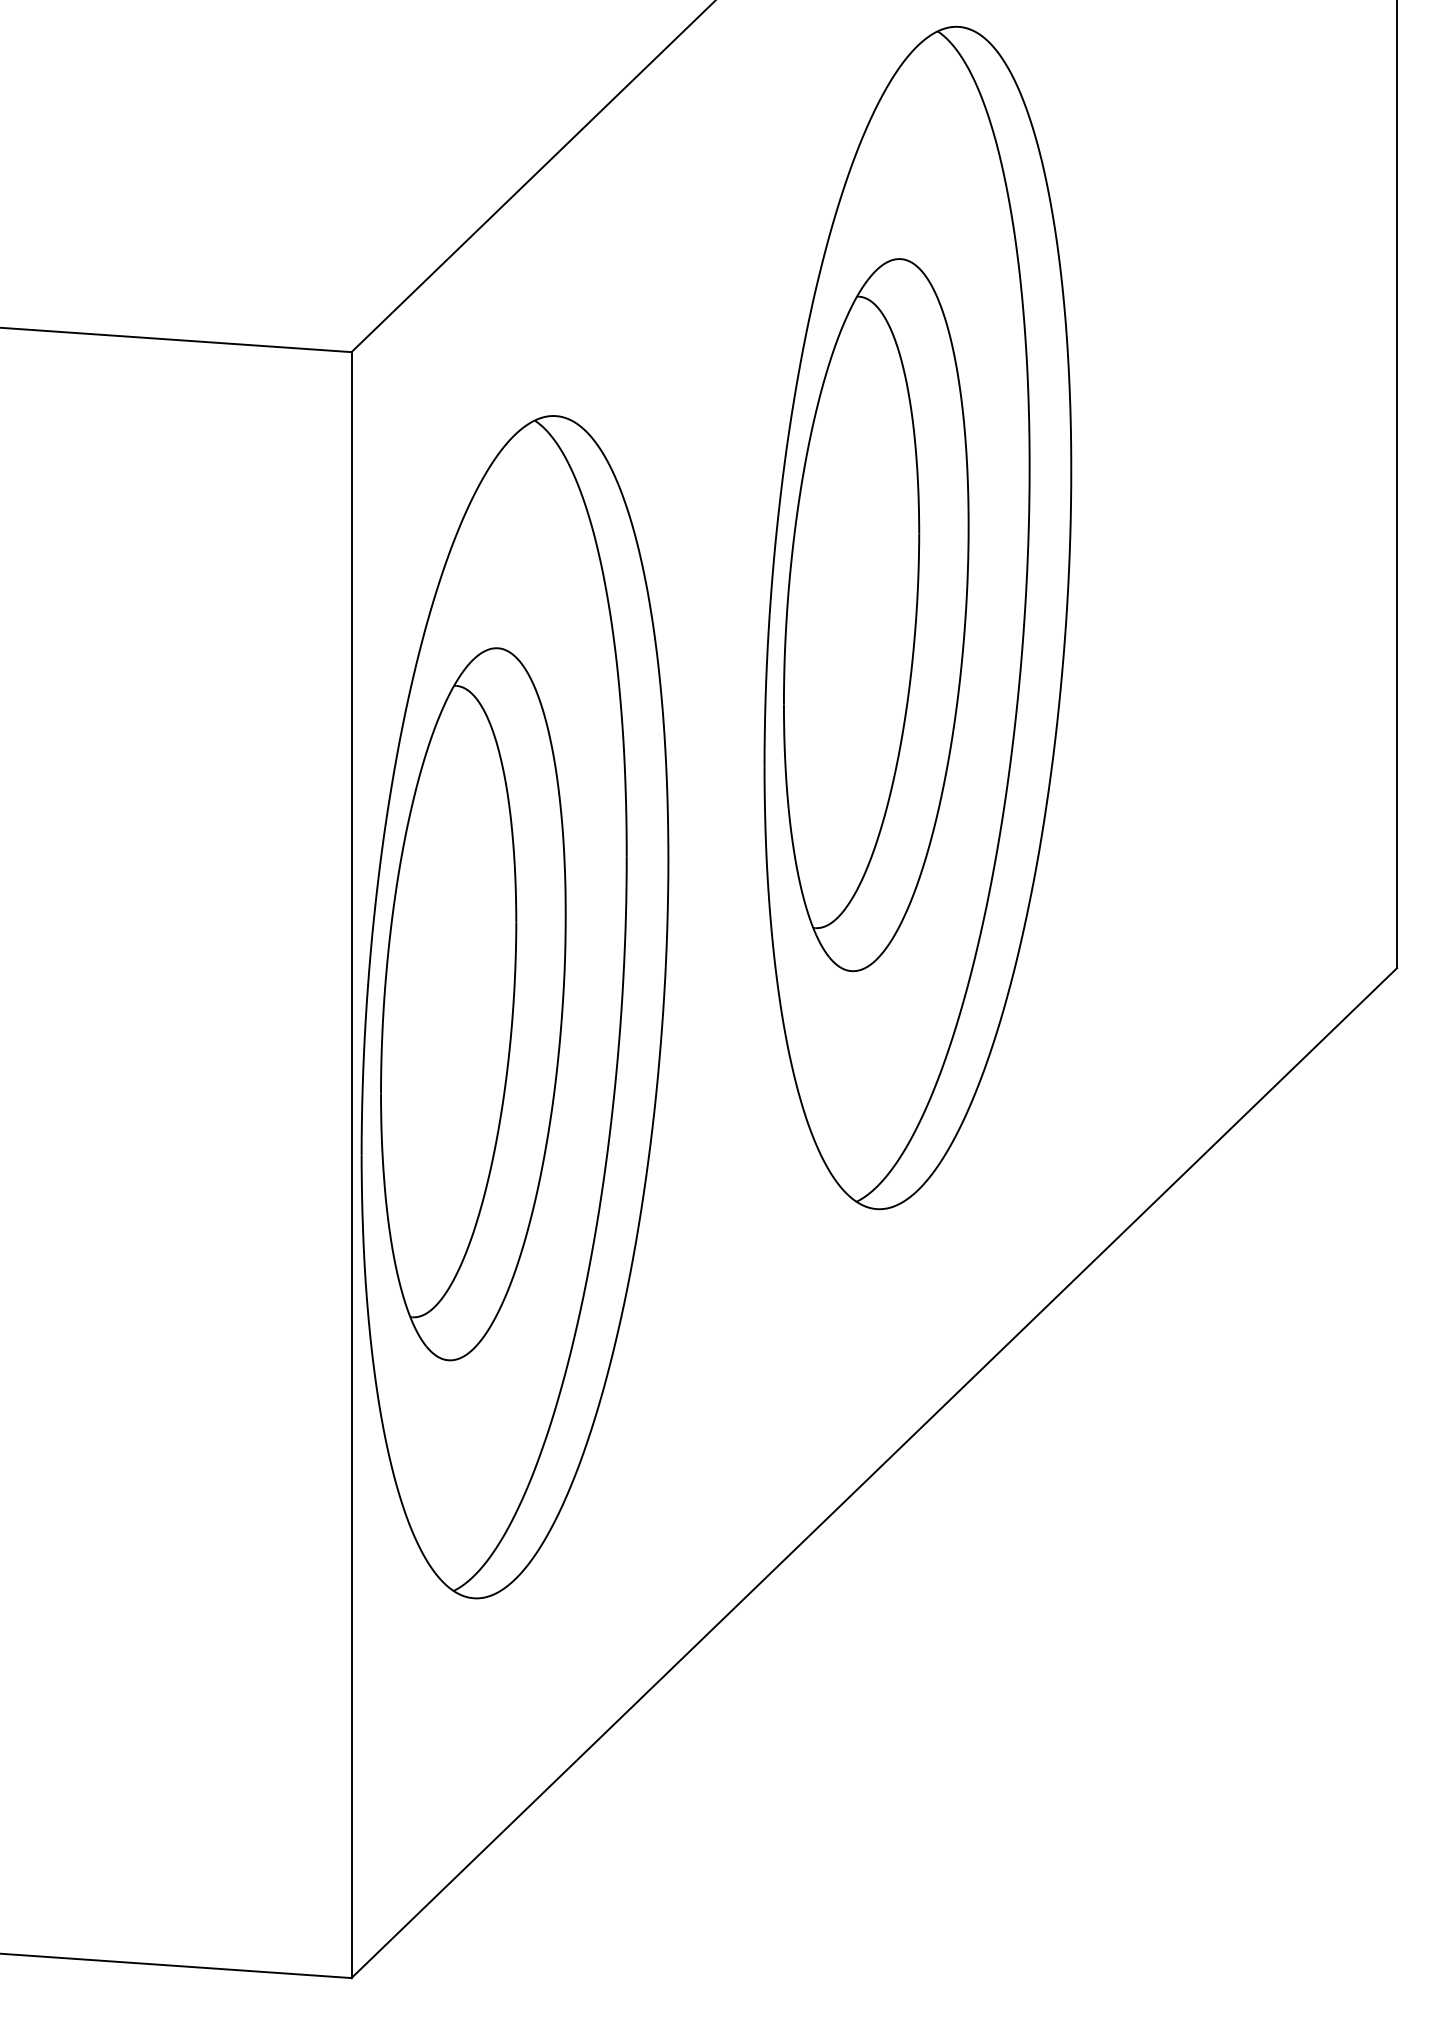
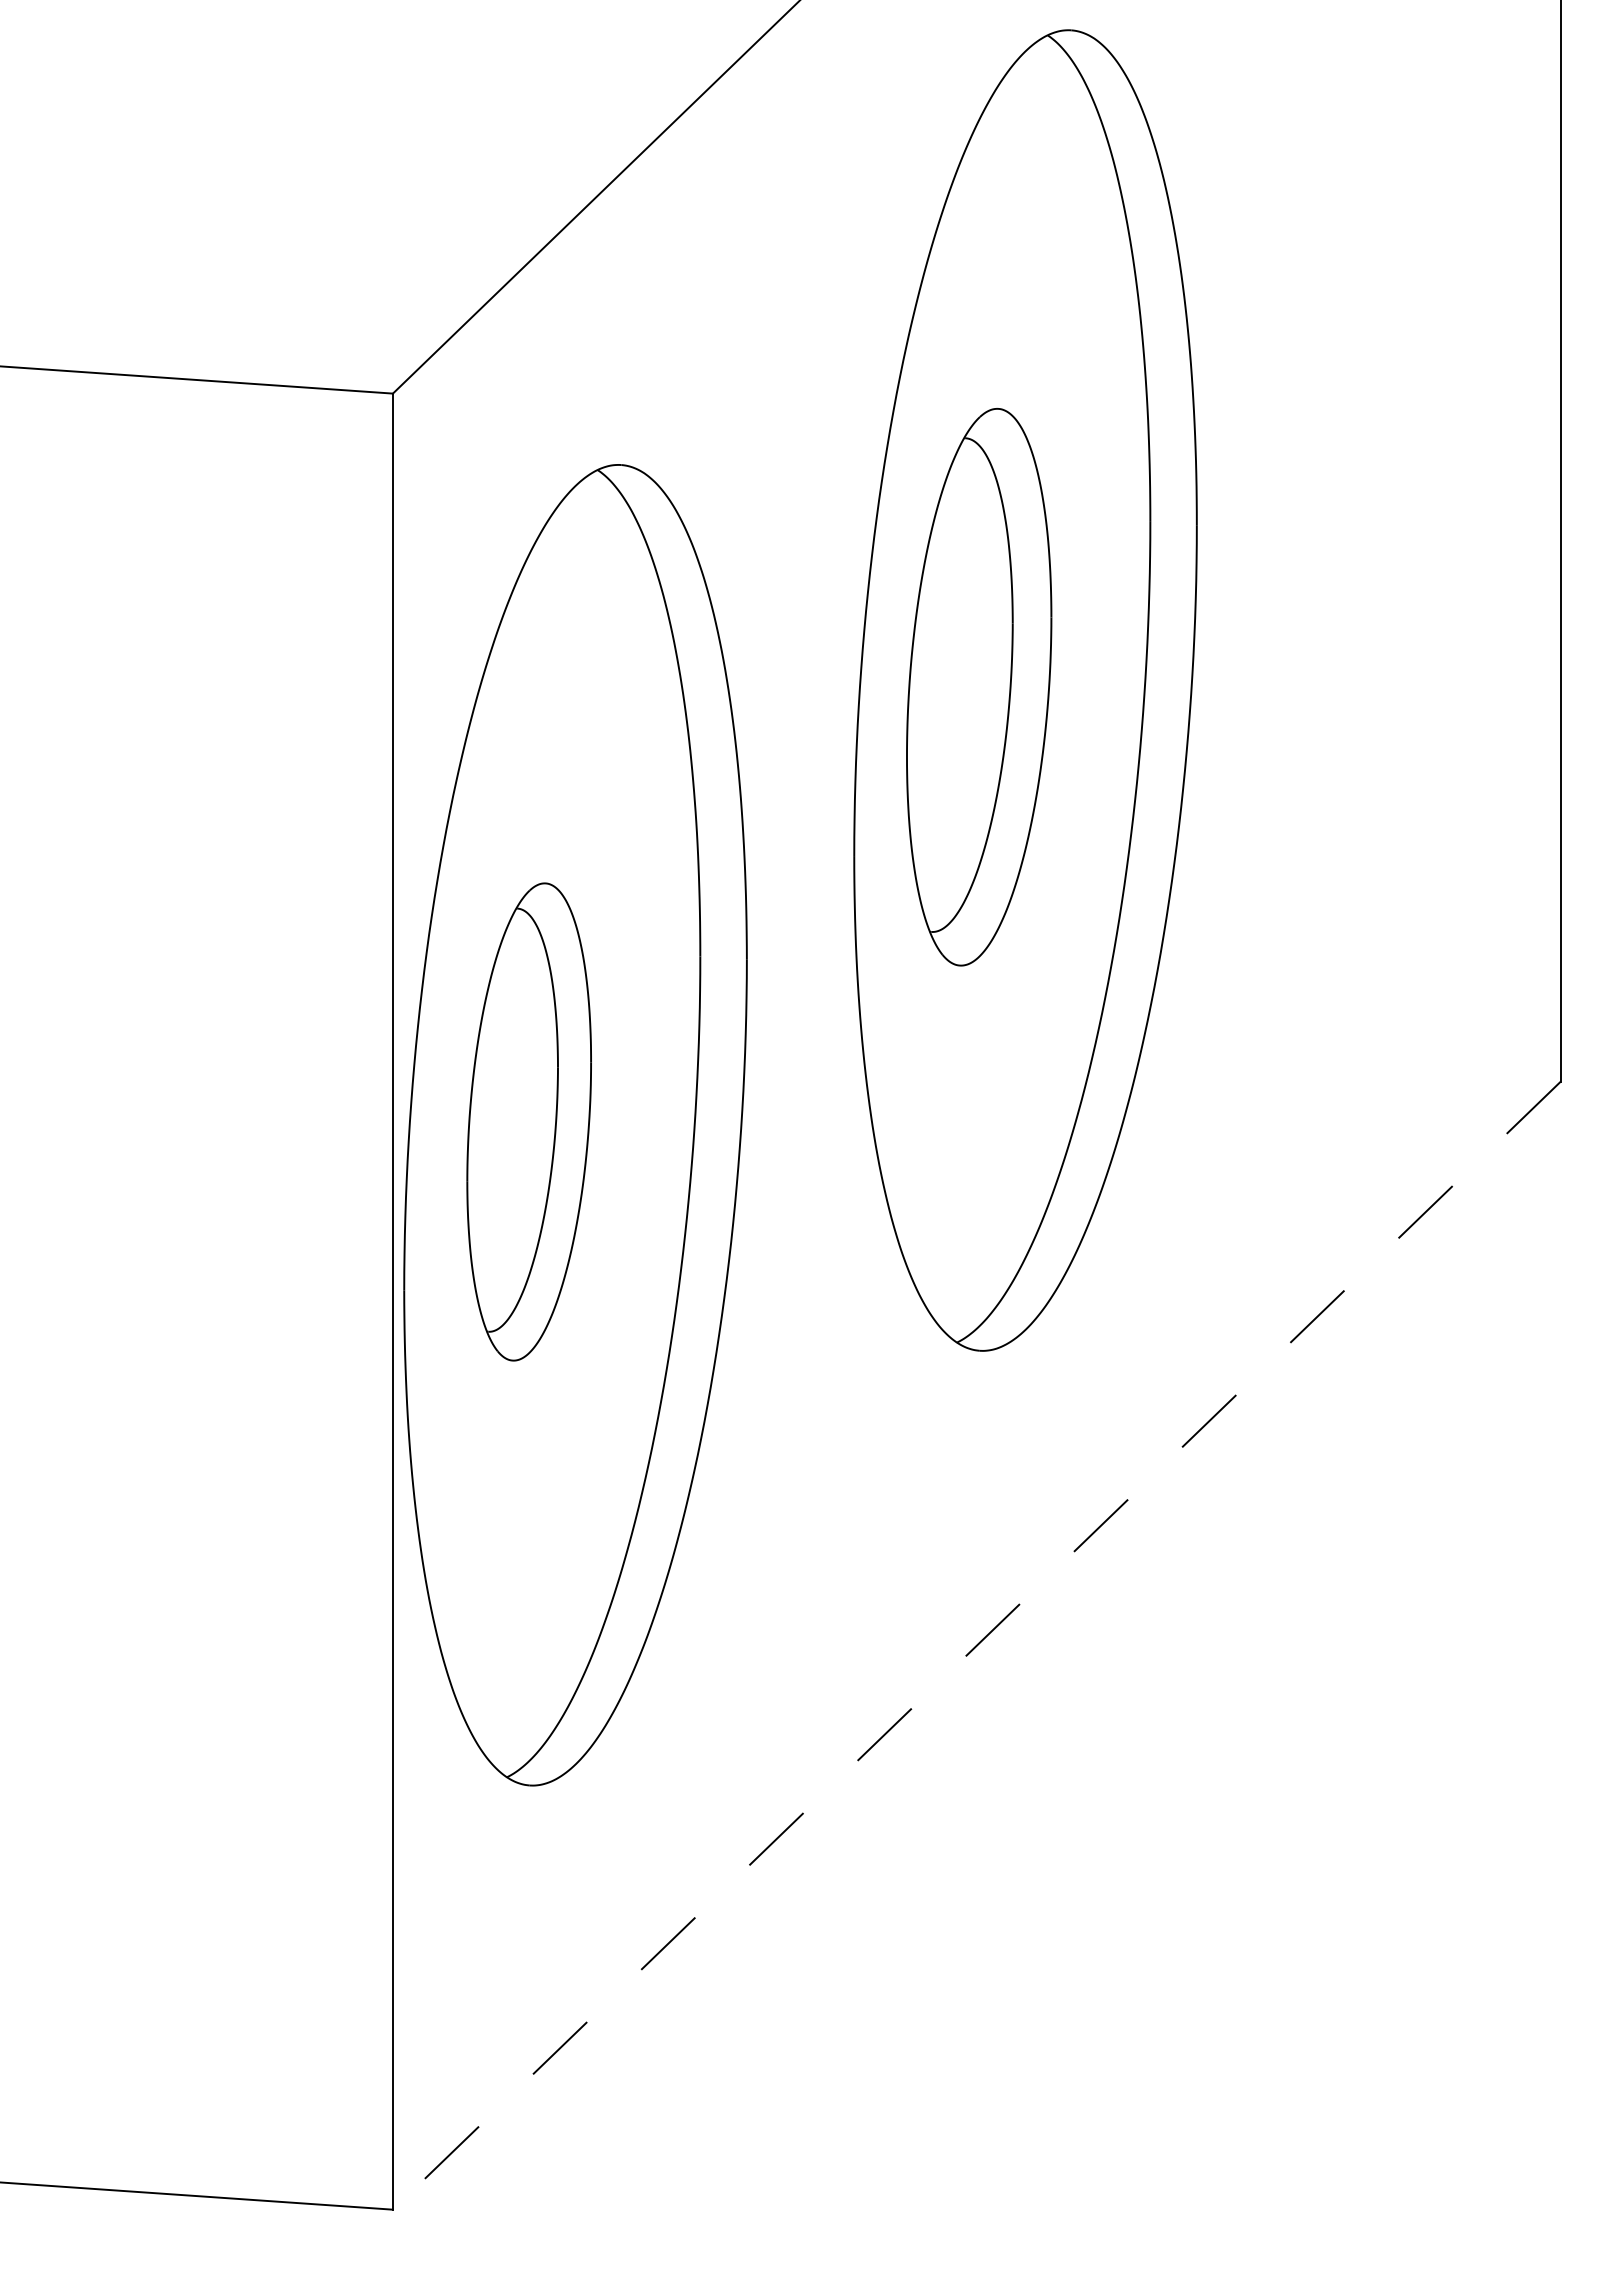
part: (876, 614) -> (979, 686), size x0.7
part: (473, 1003) -> (529, 1121), size x0.6
line: (873, 1472) -> (976, 1645), solid -> dashed

